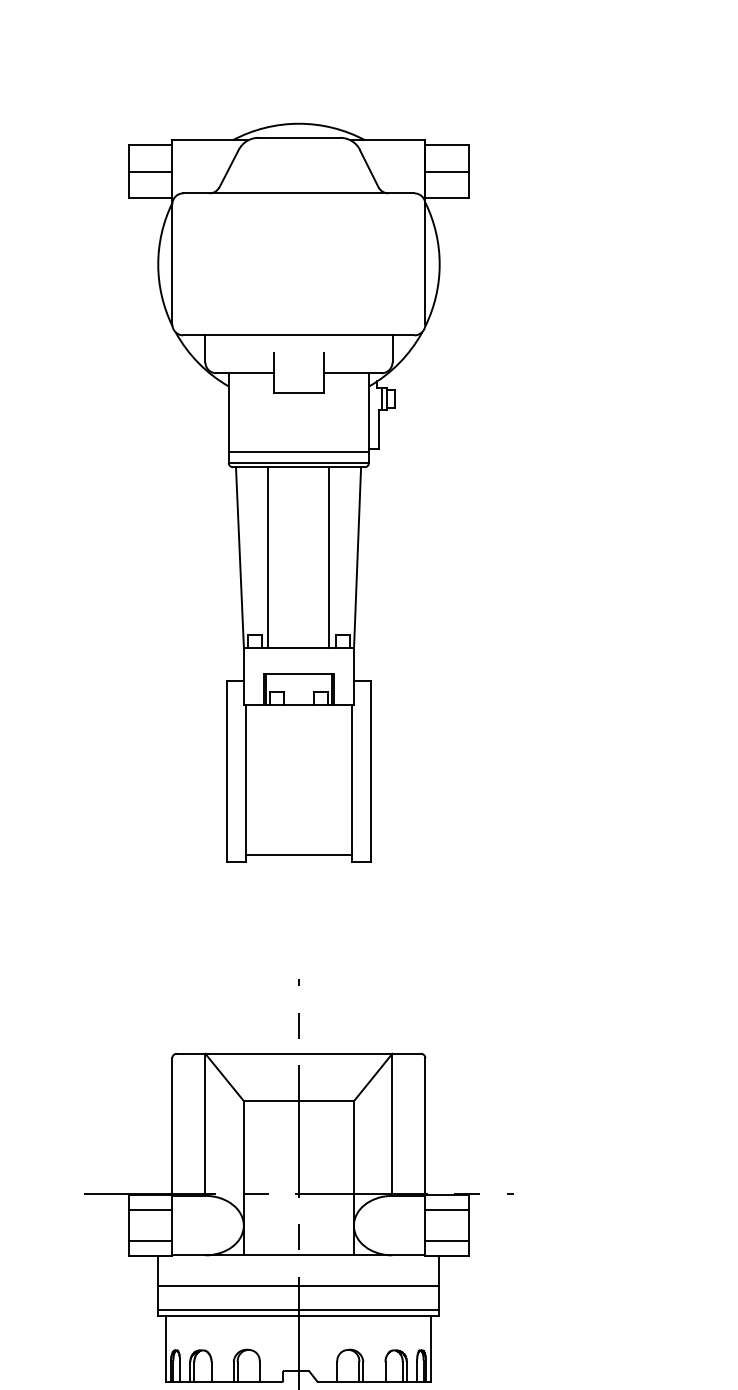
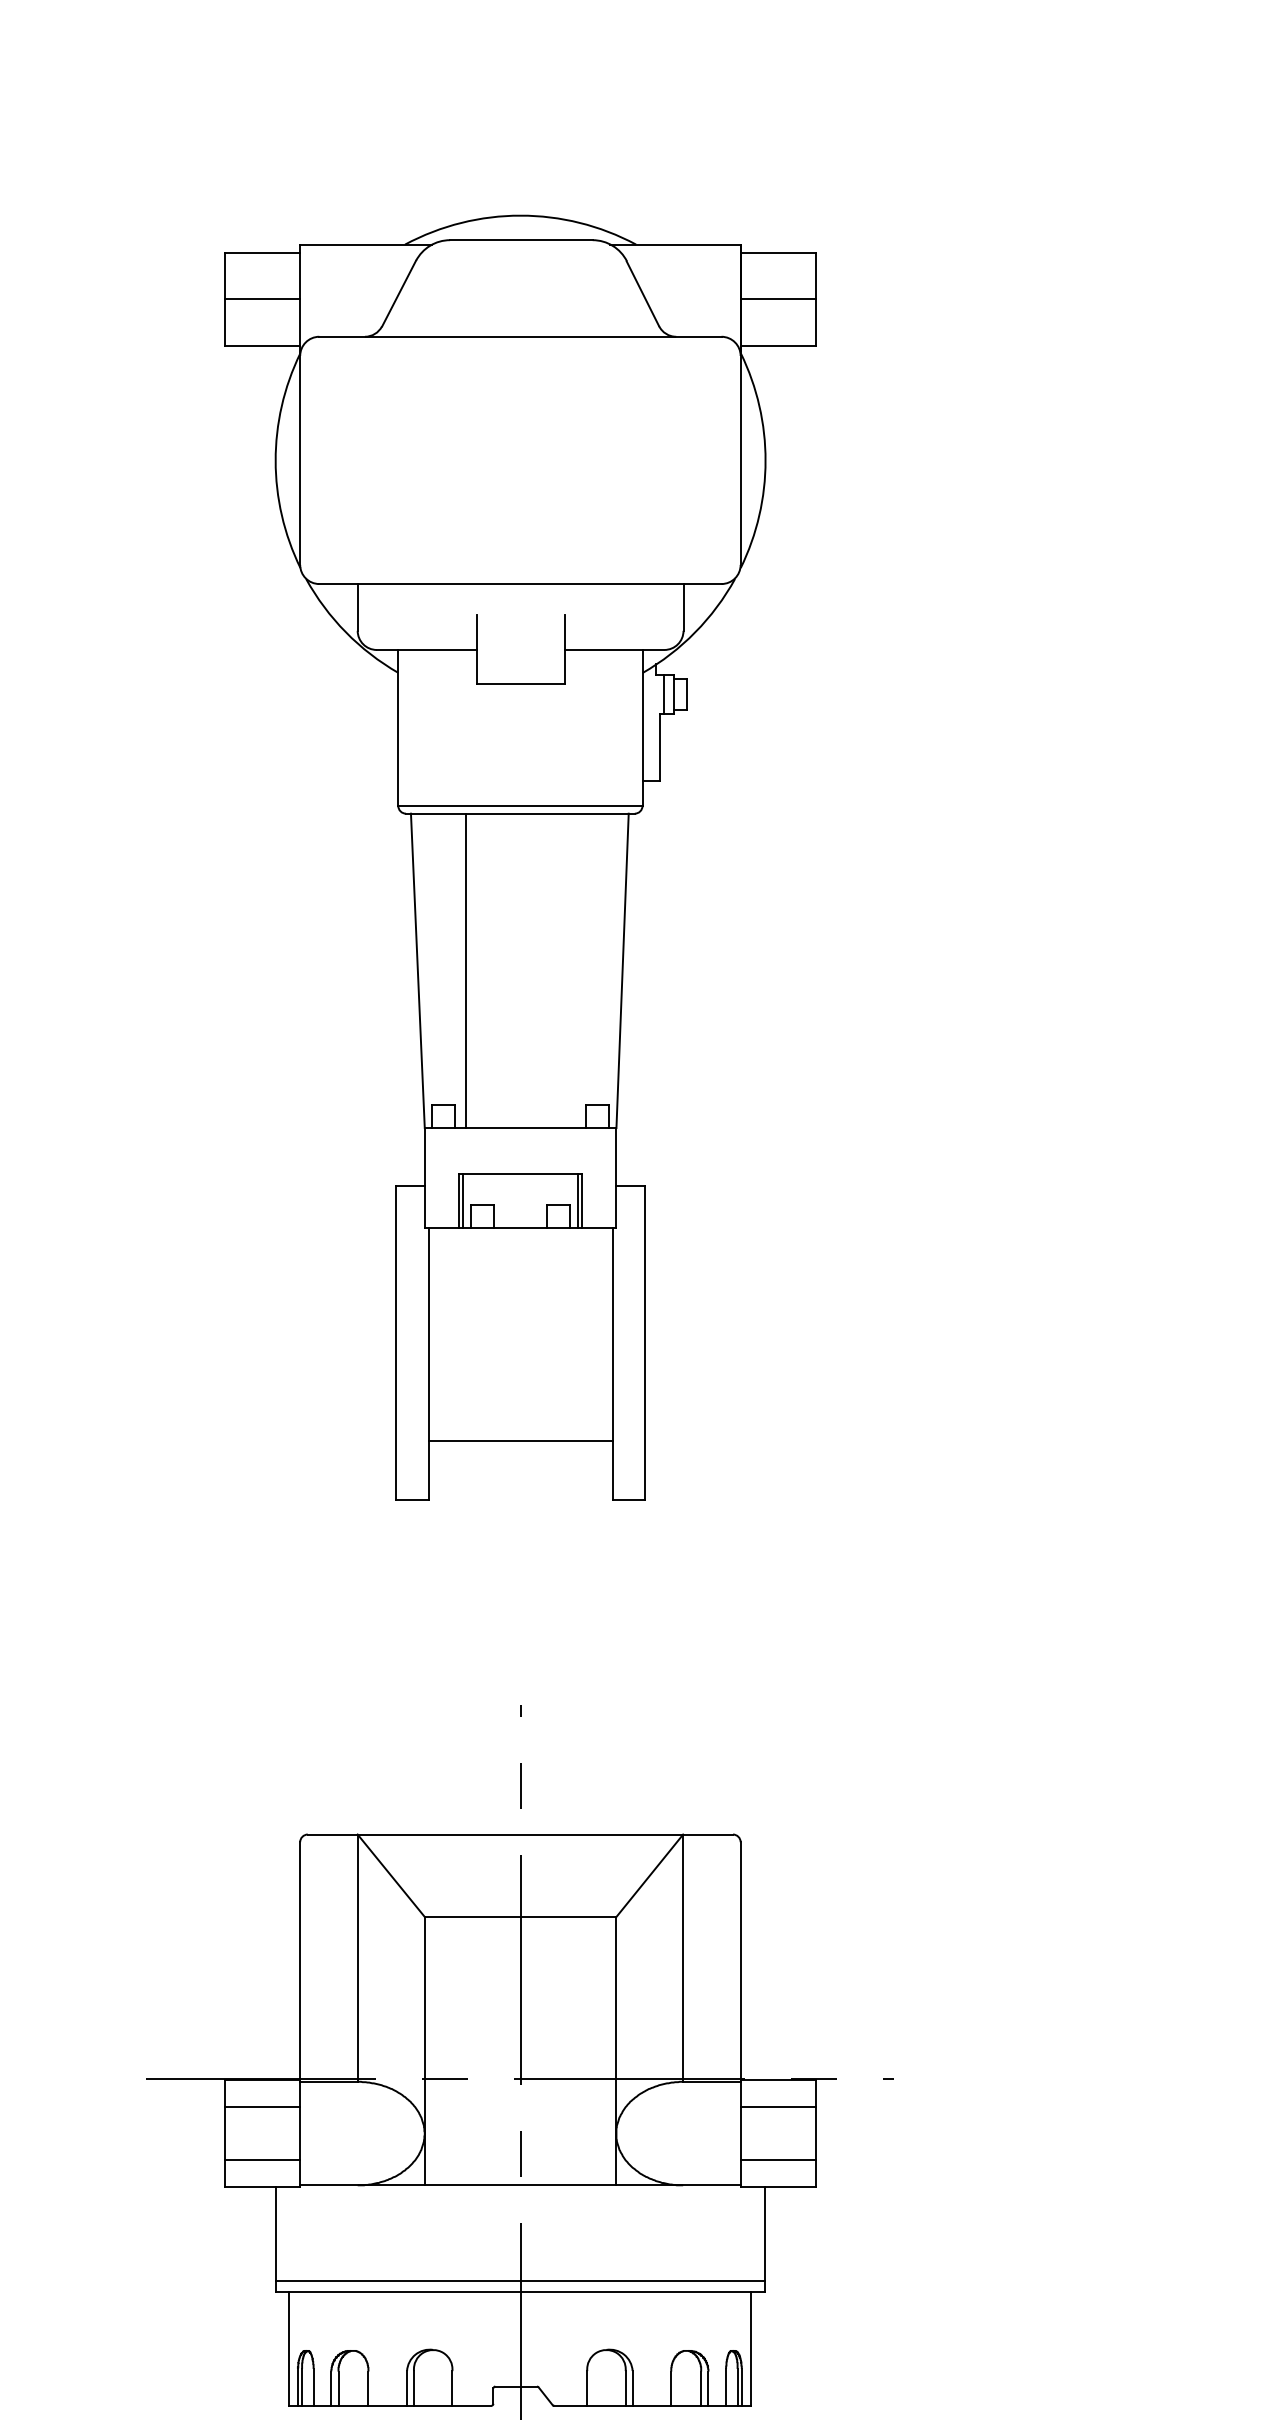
line: (298, 451) -> (519, 786), removed
line: (329, 557) -> (573, 970), removed
line: (298, 854) -> (519, 1440), moved
line: (298, 1285) -> (519, 2237), removed

